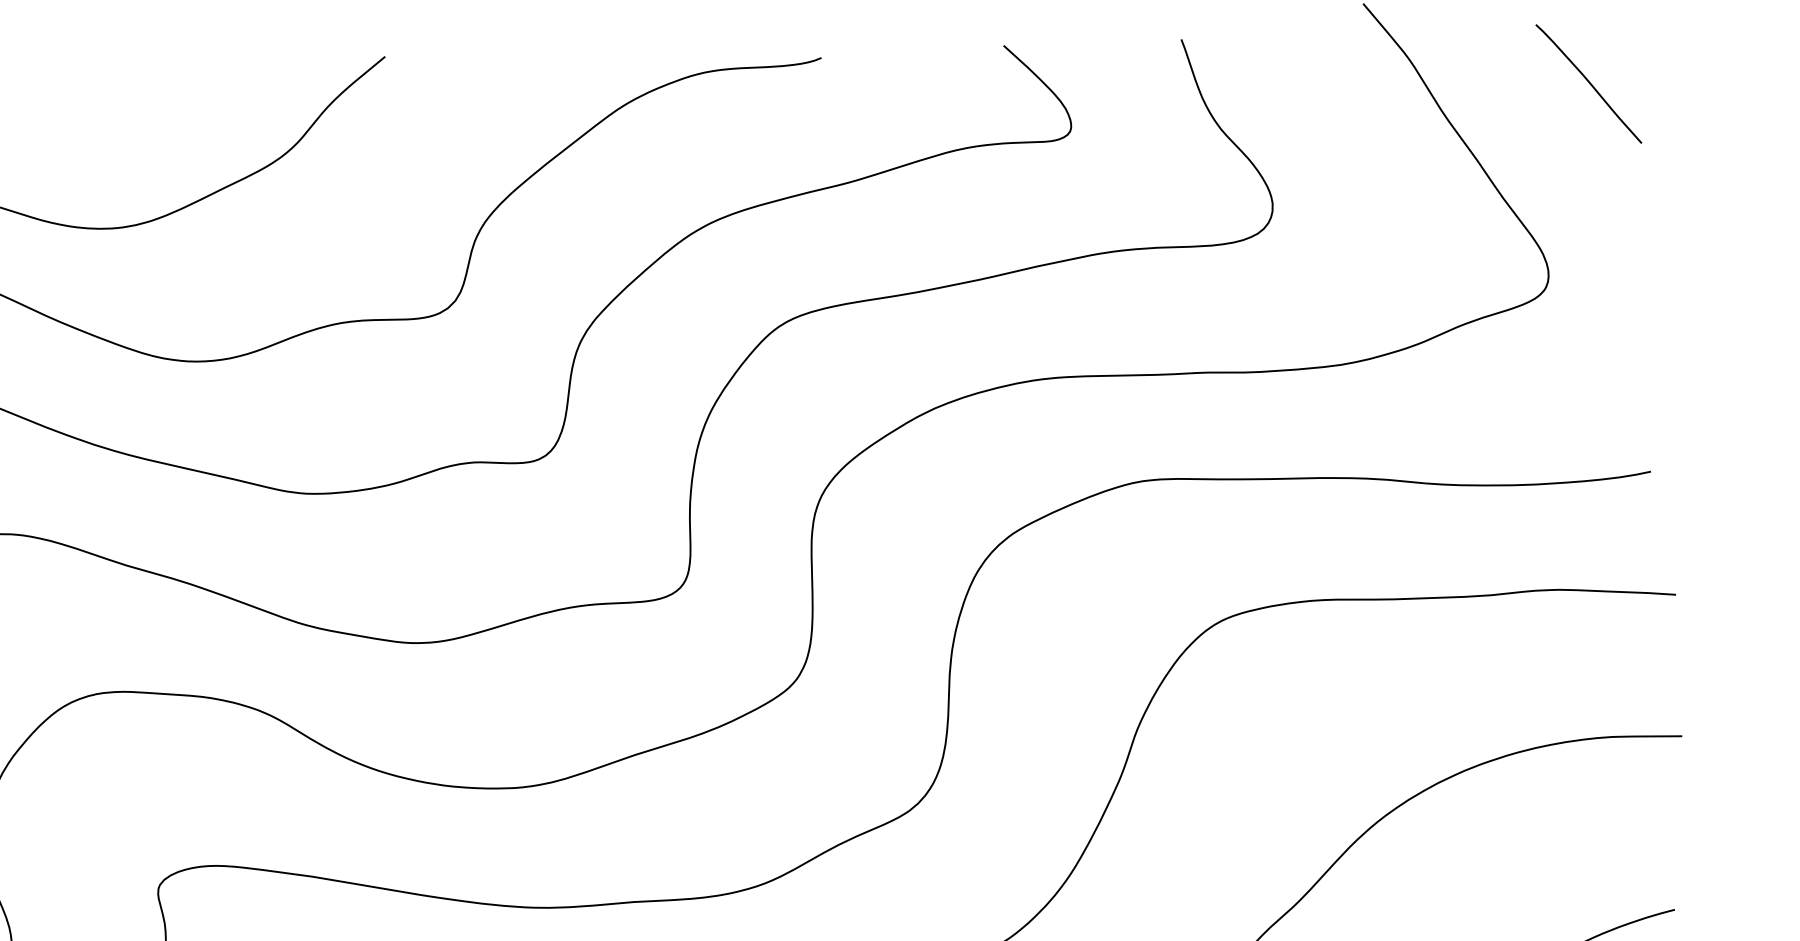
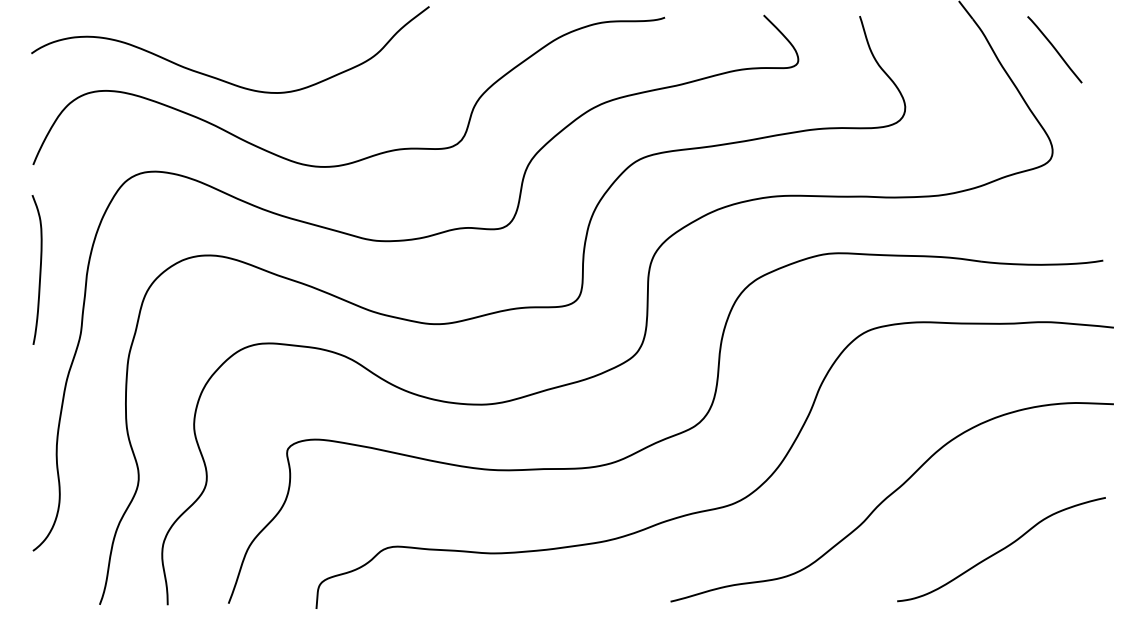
line: (1588, 83) -> (1054, 49), moved

